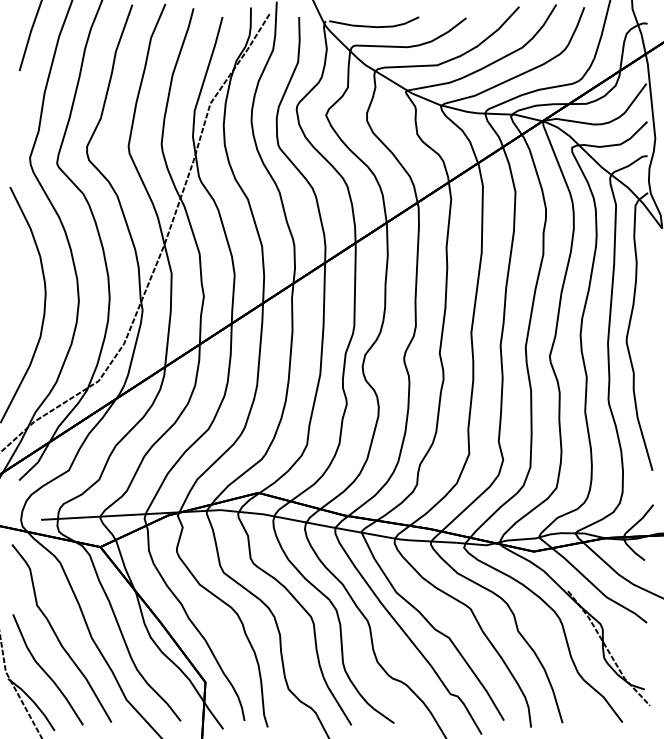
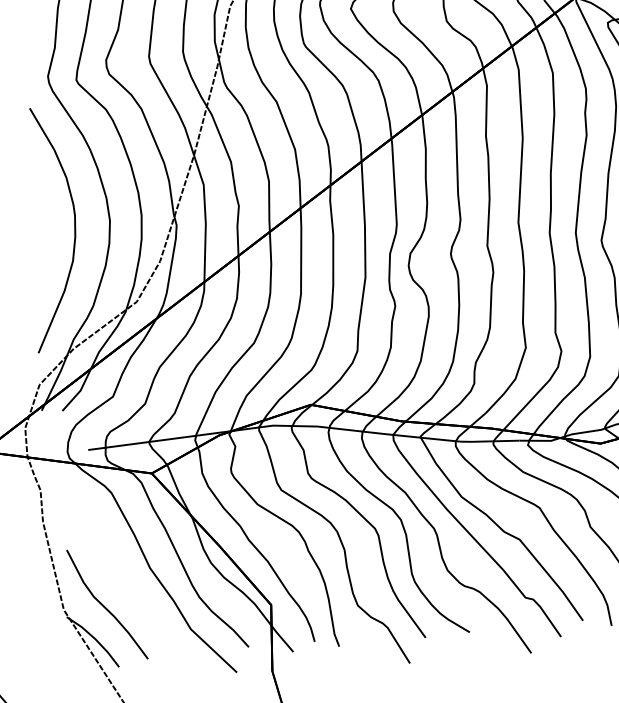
curve: (57, 635) -> (114, 568), removed

